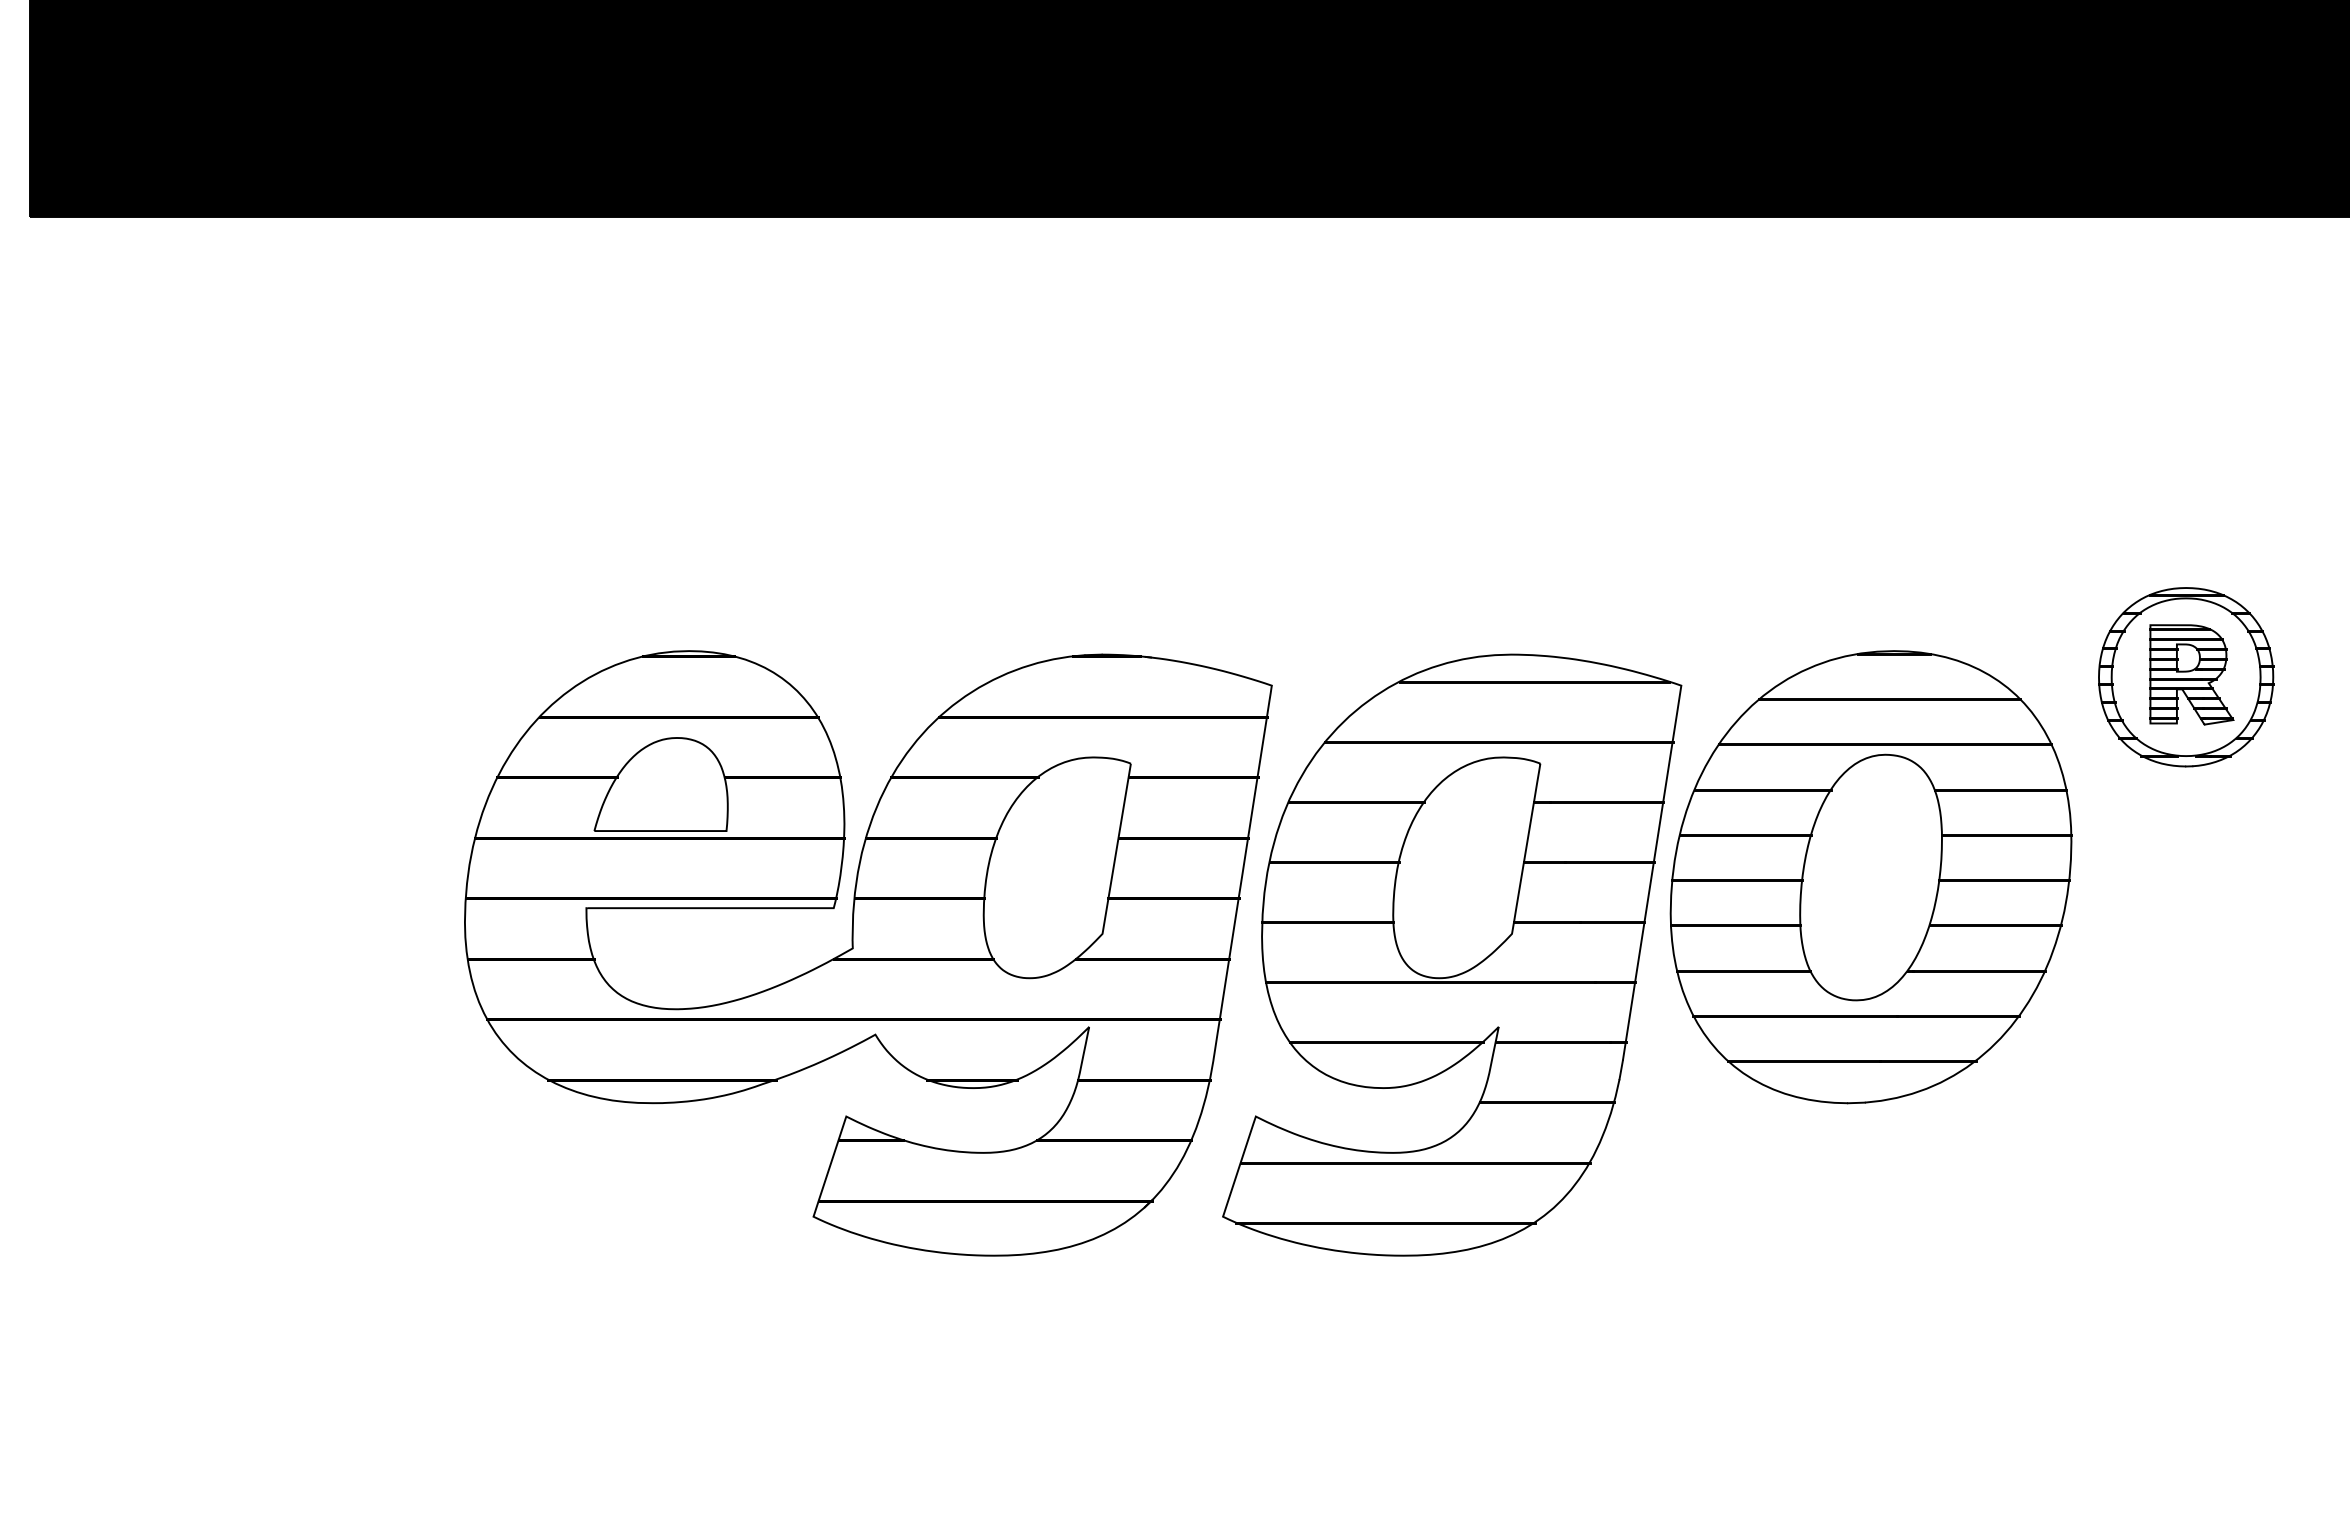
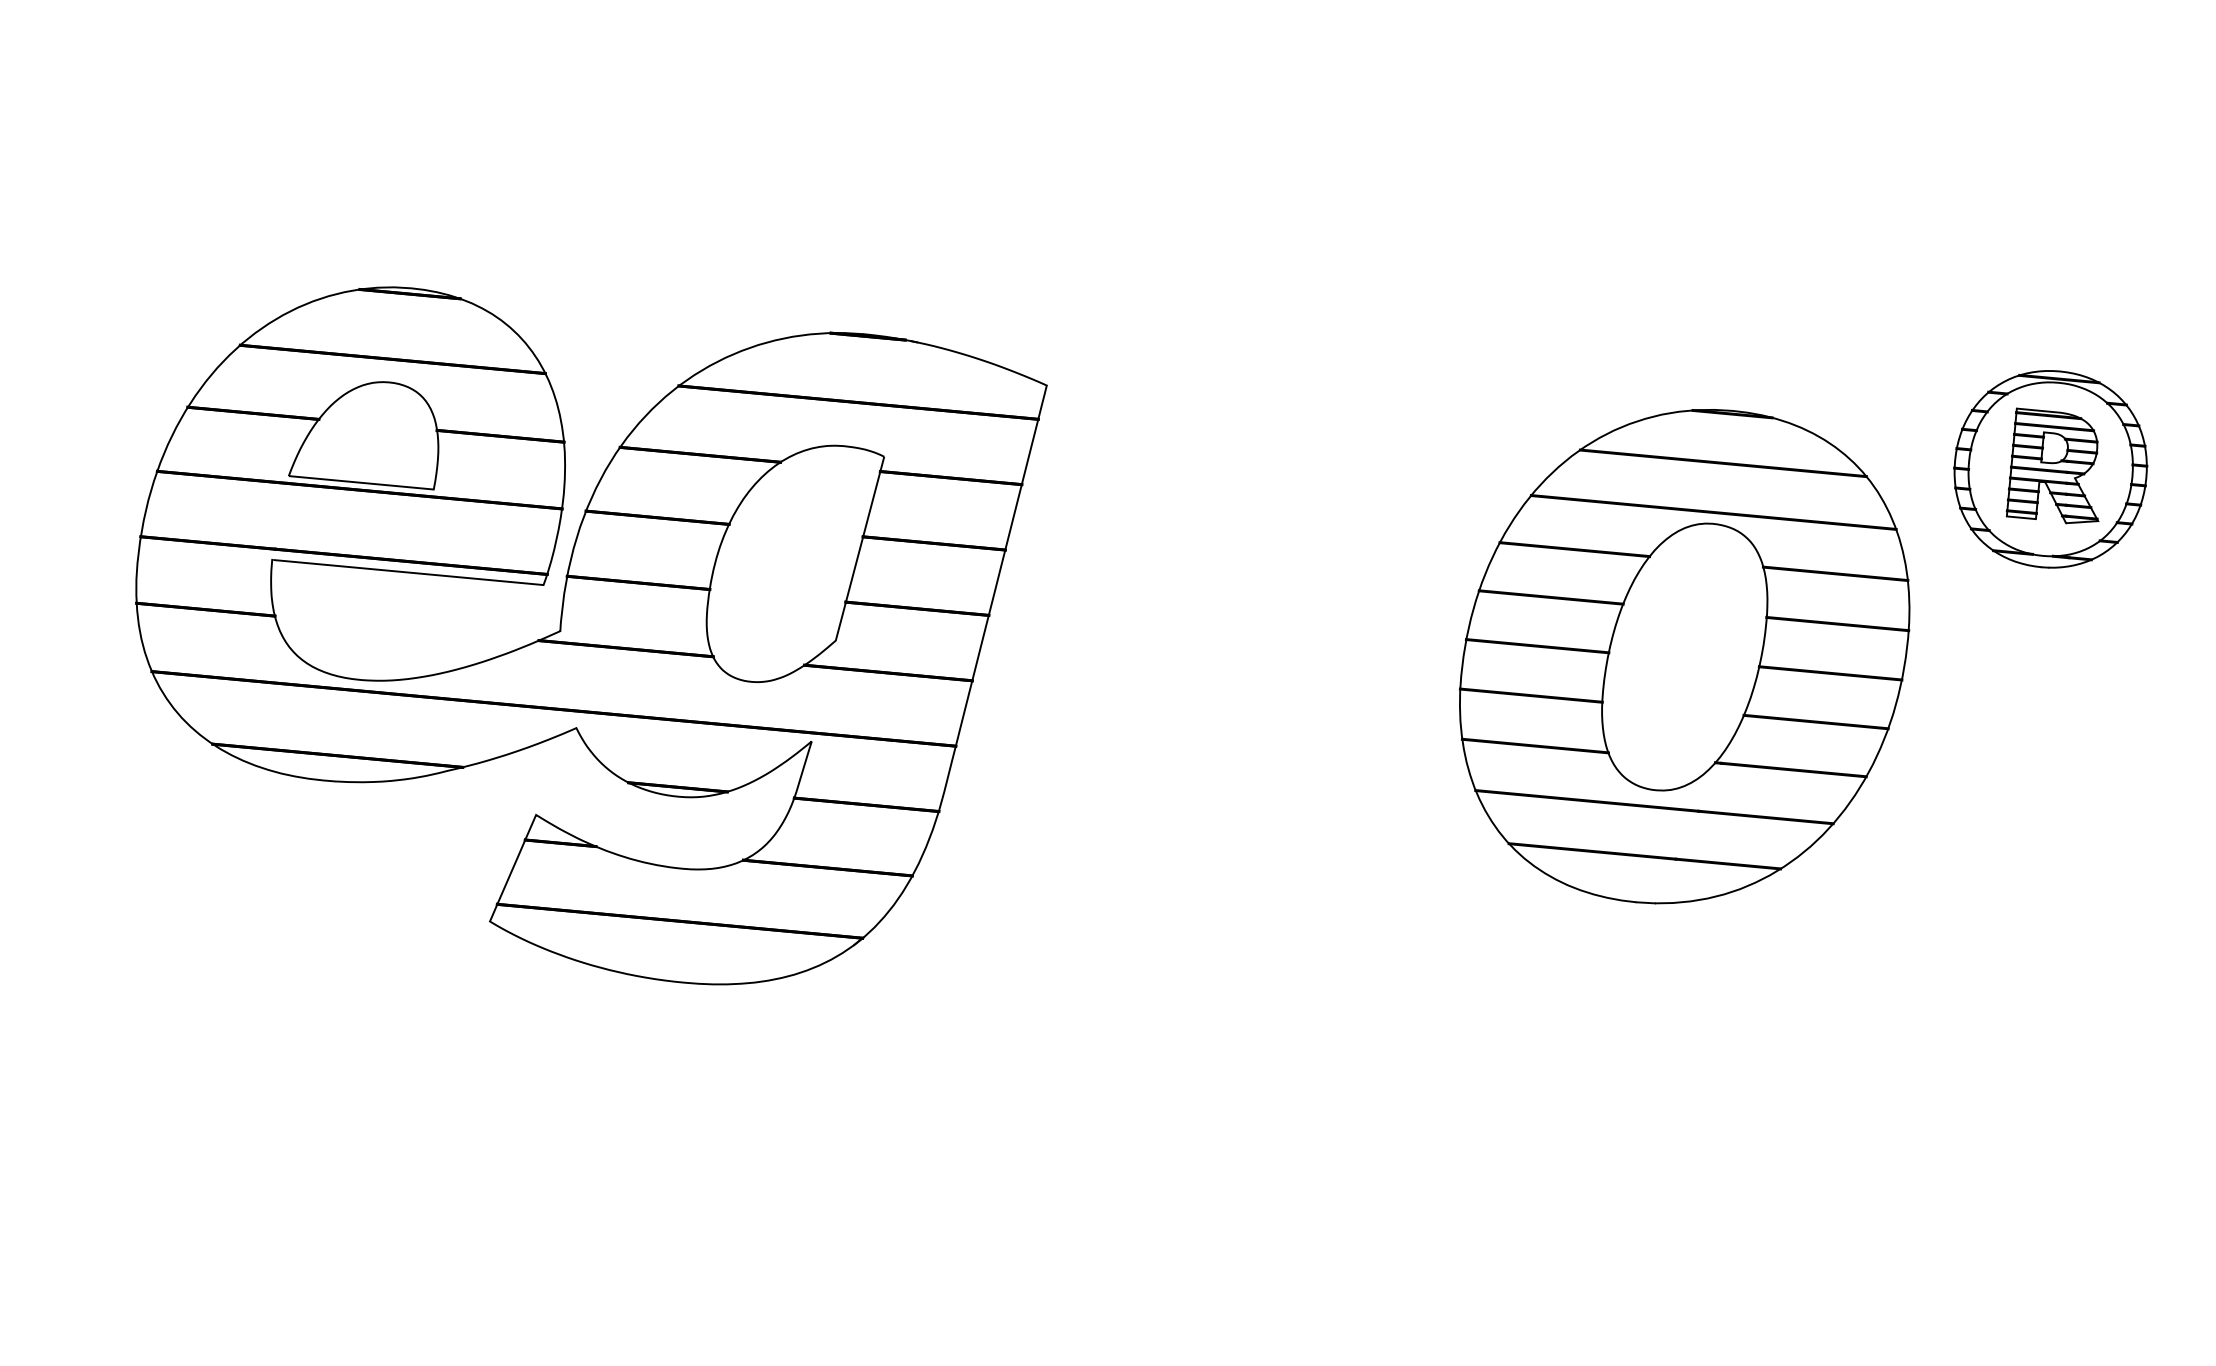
part: (1452, 954) -> (1217, 698), removed

